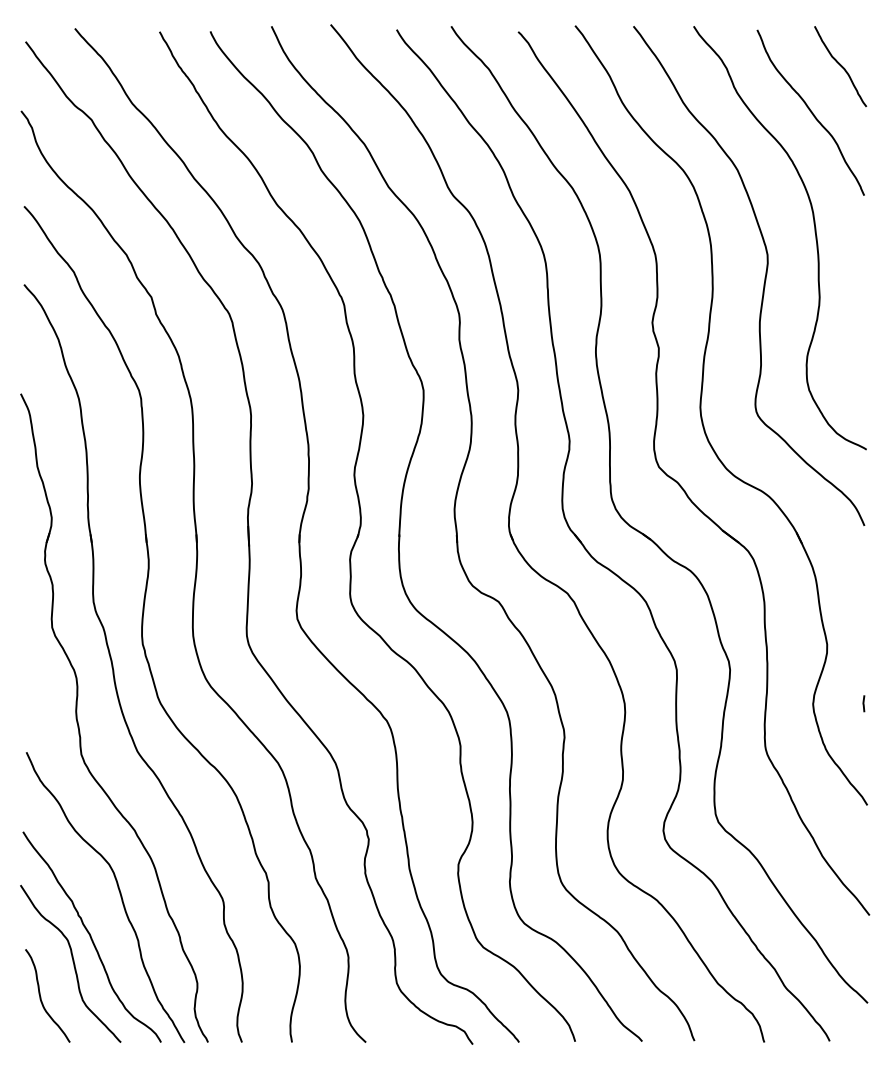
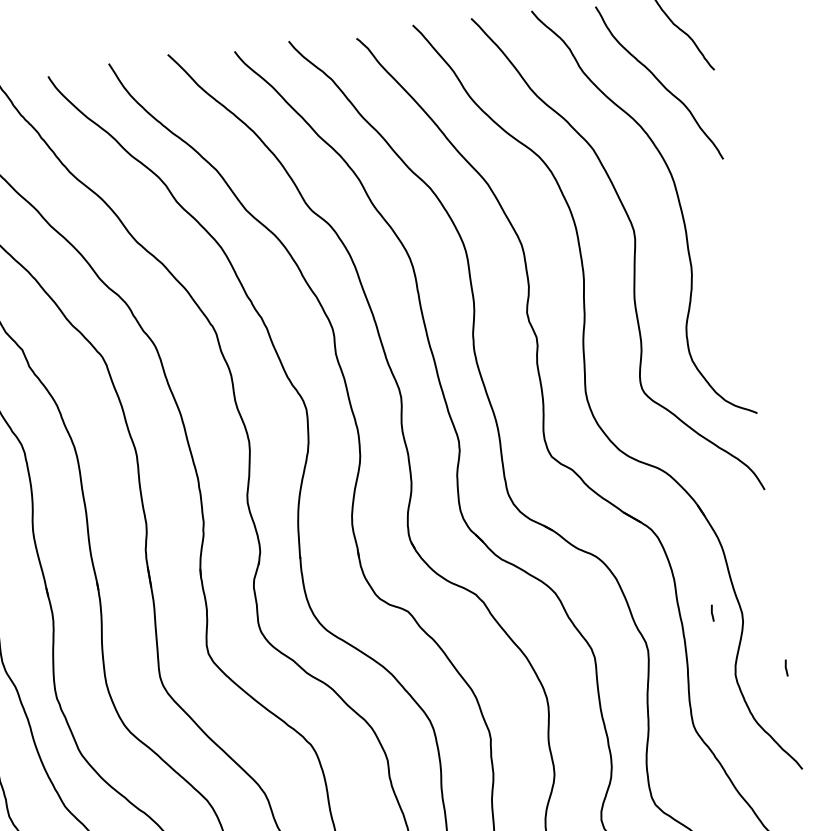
line: (797, 640) -> (711, 613), added

